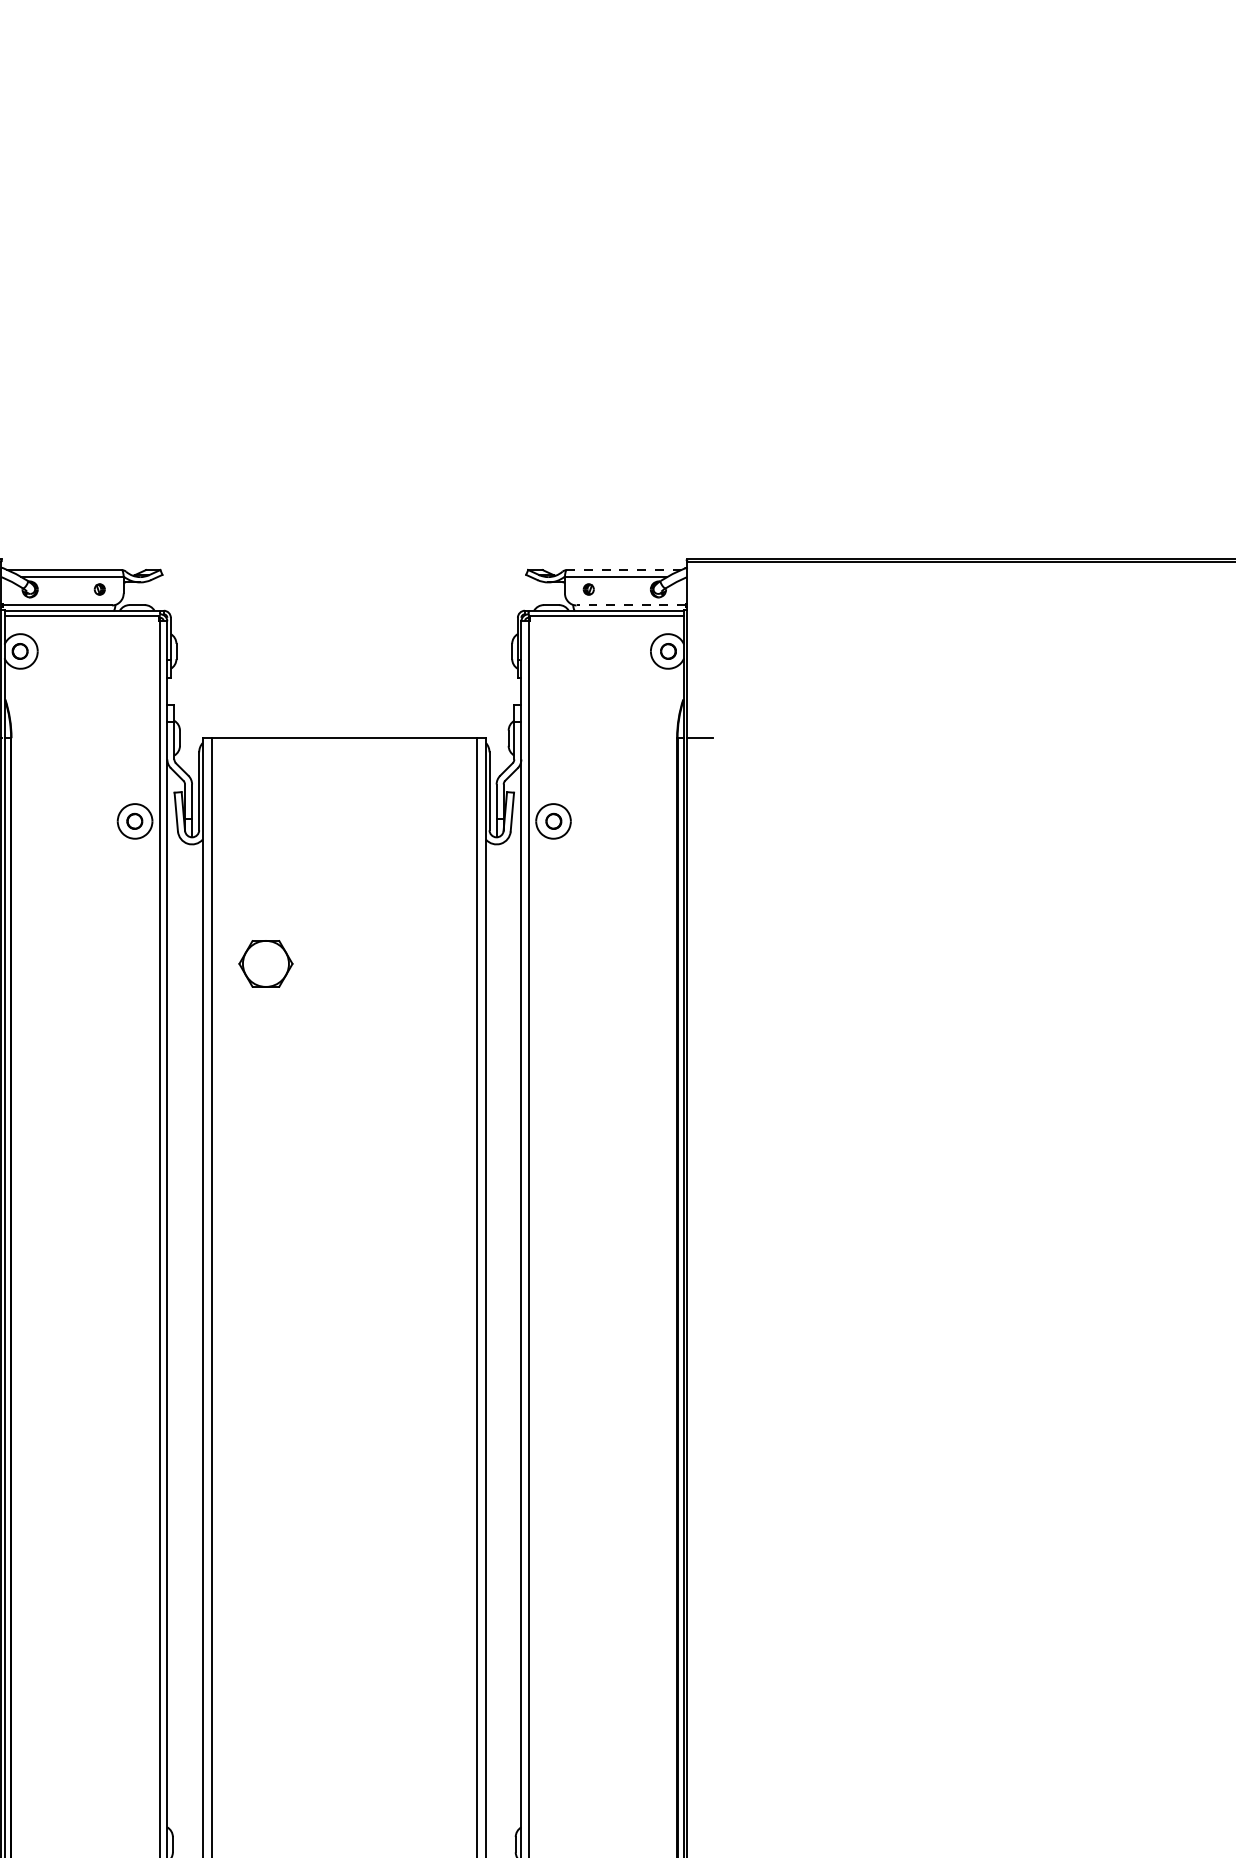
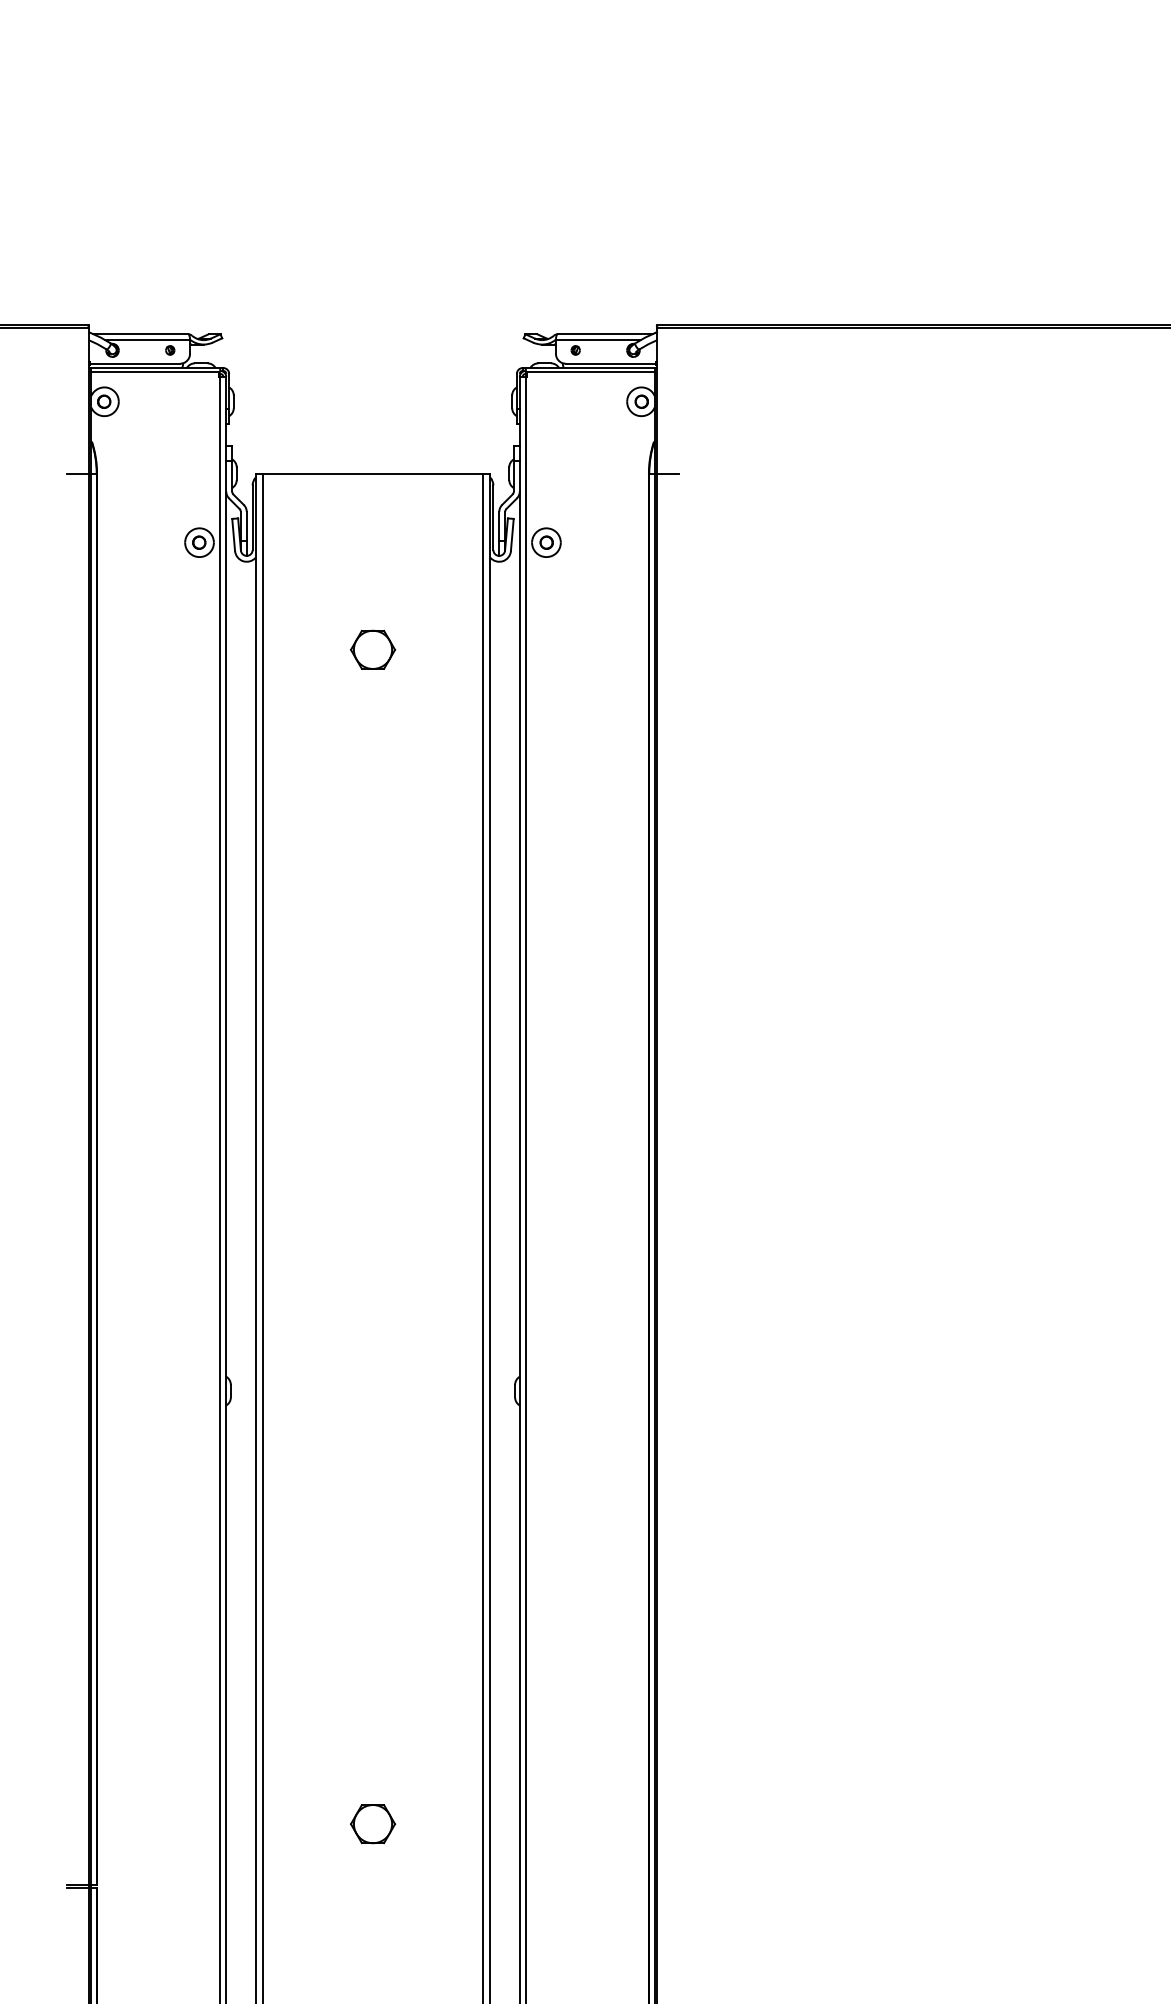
line: (623, 570) -> (604, 334), dashed -> solid
line: (630, 605) -> (610, 363), dashed -> solid
part: (266, 963) -> (373, 649), moved

